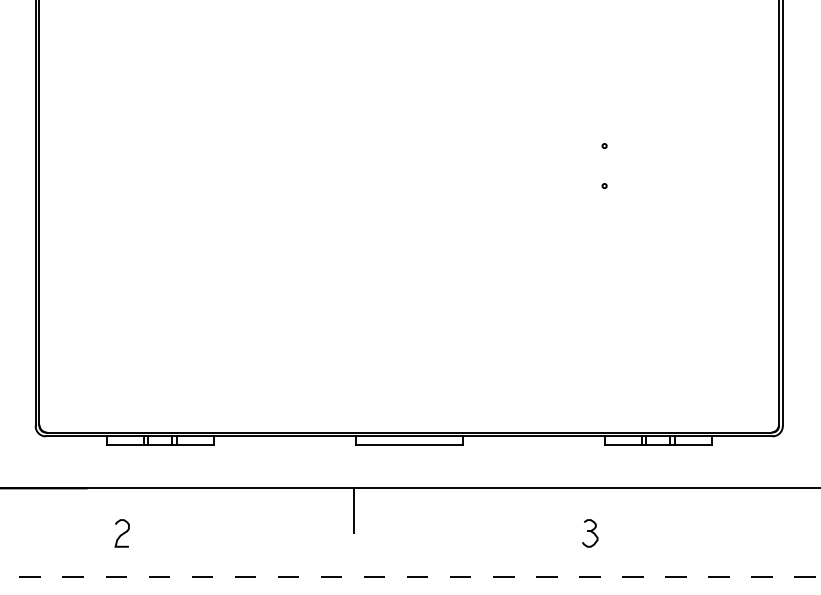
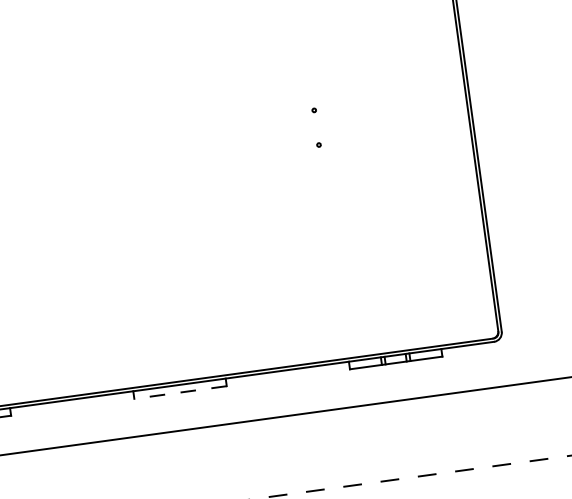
line: (408, 445) -> (179, 392), solid -> dashed
line: (353, 510) -> (140, 455), removed
part: (590, 533) -> (347, 447), removed

